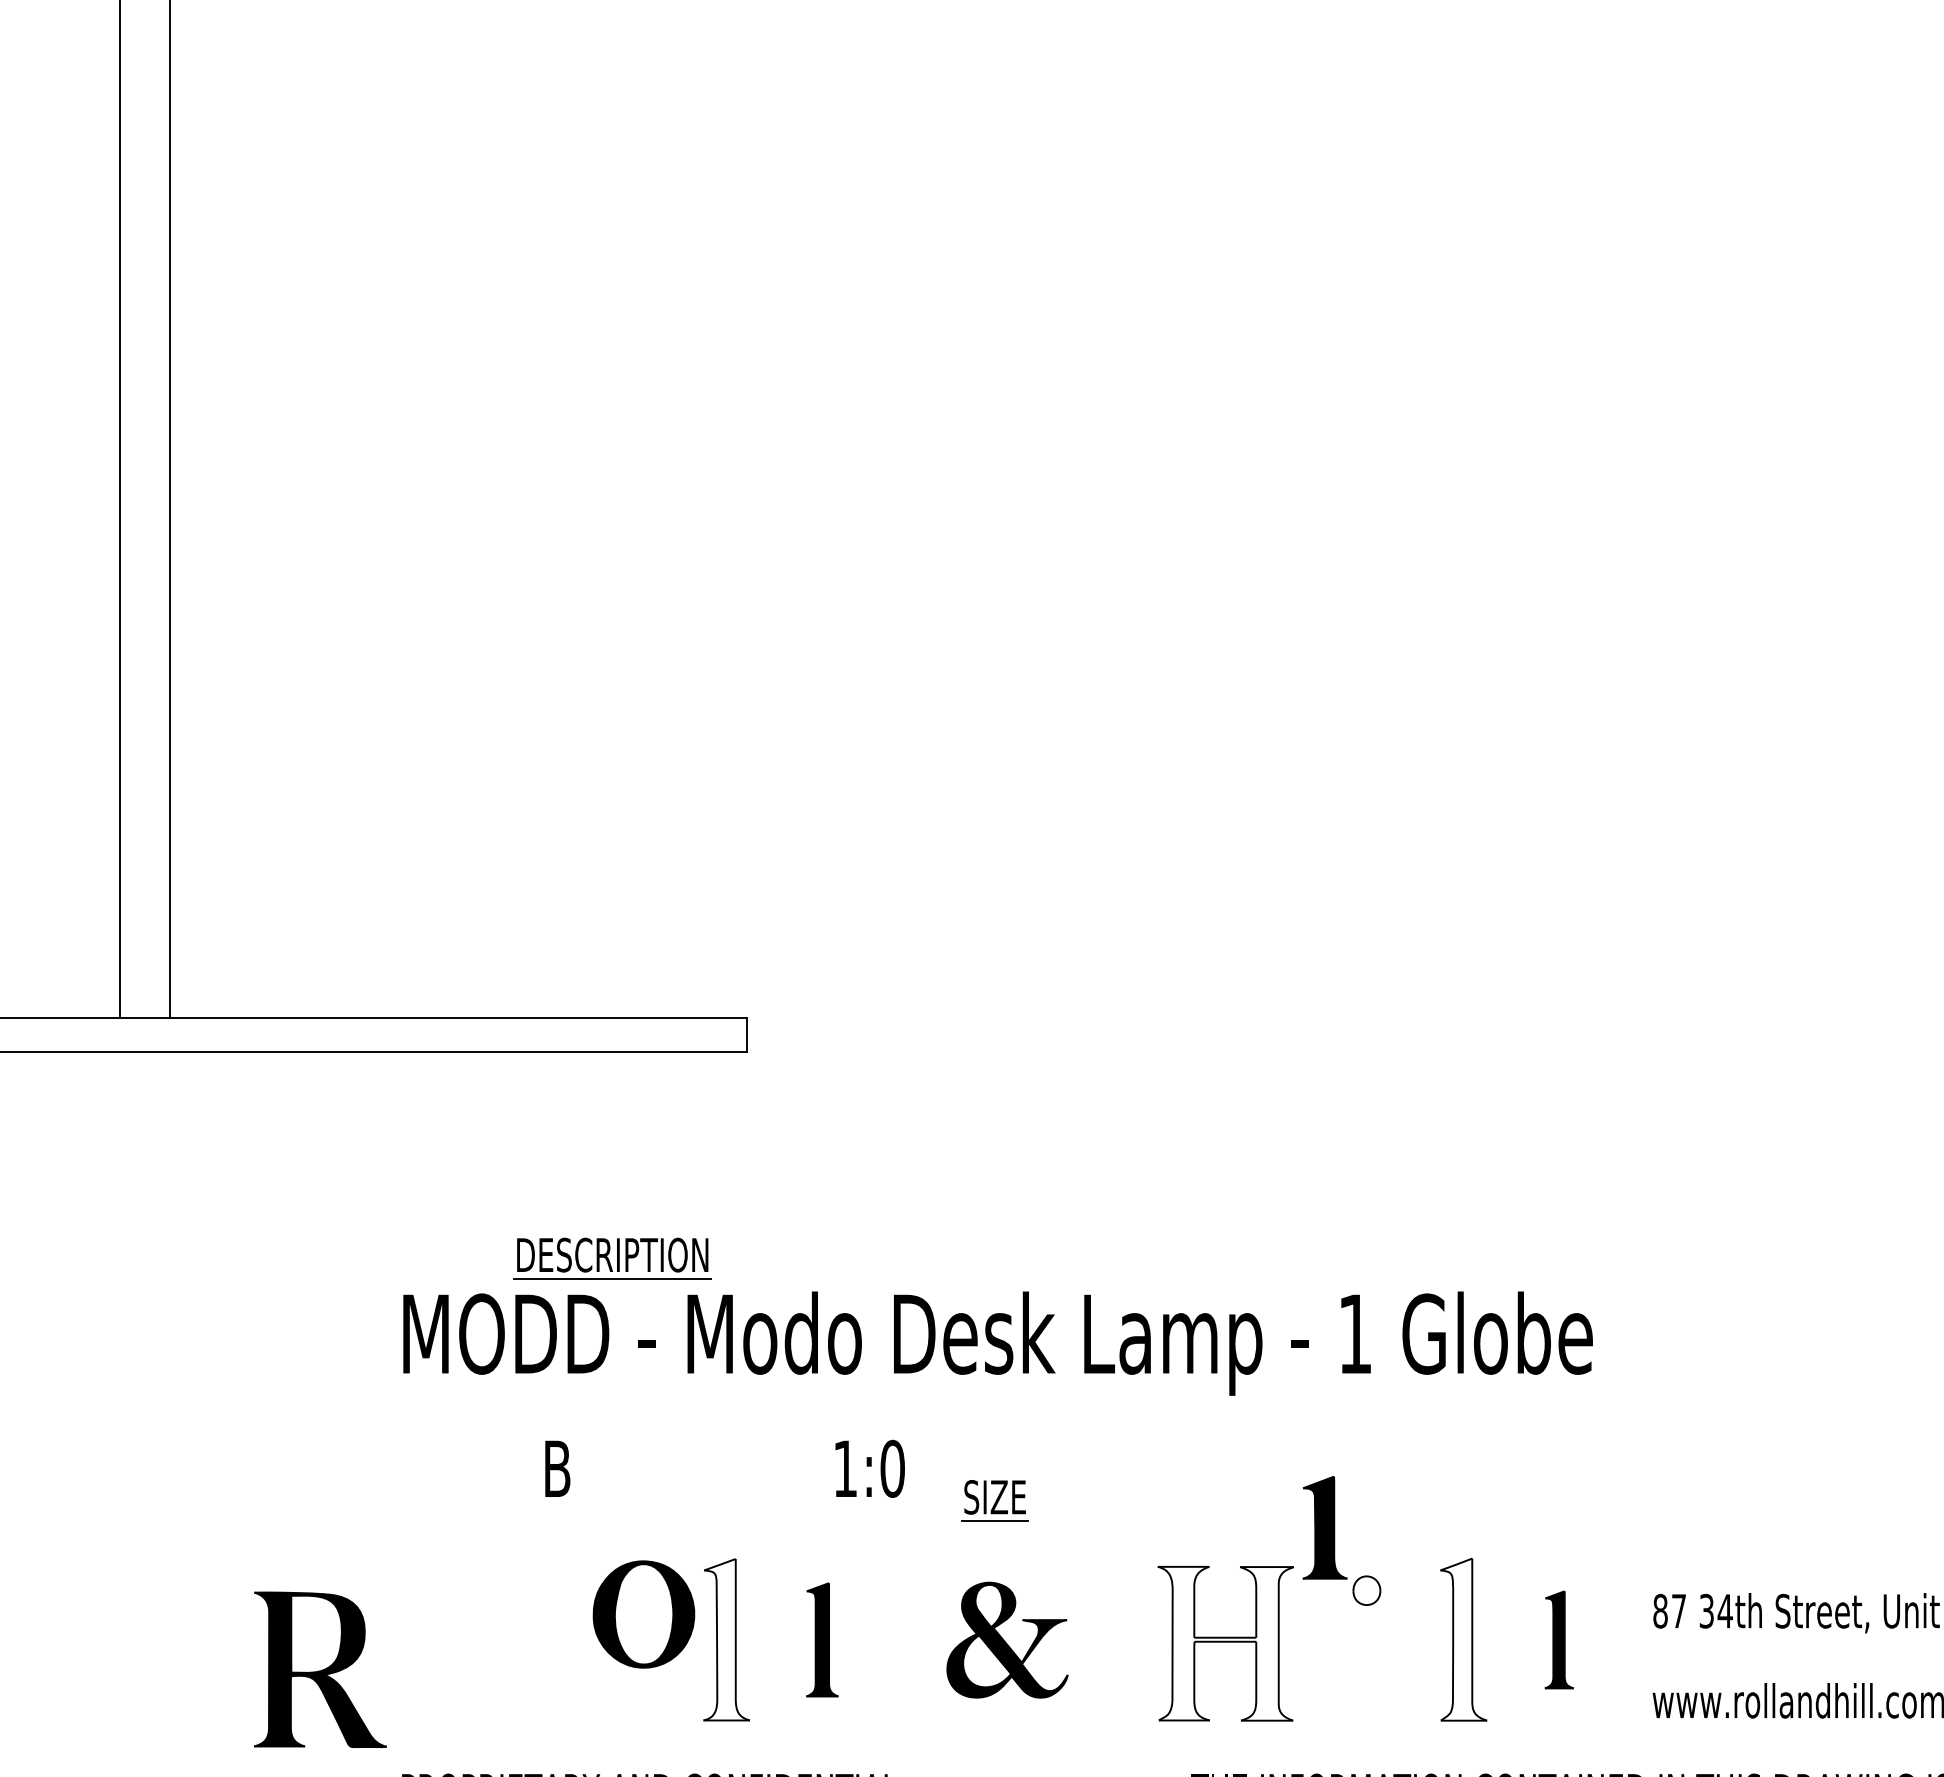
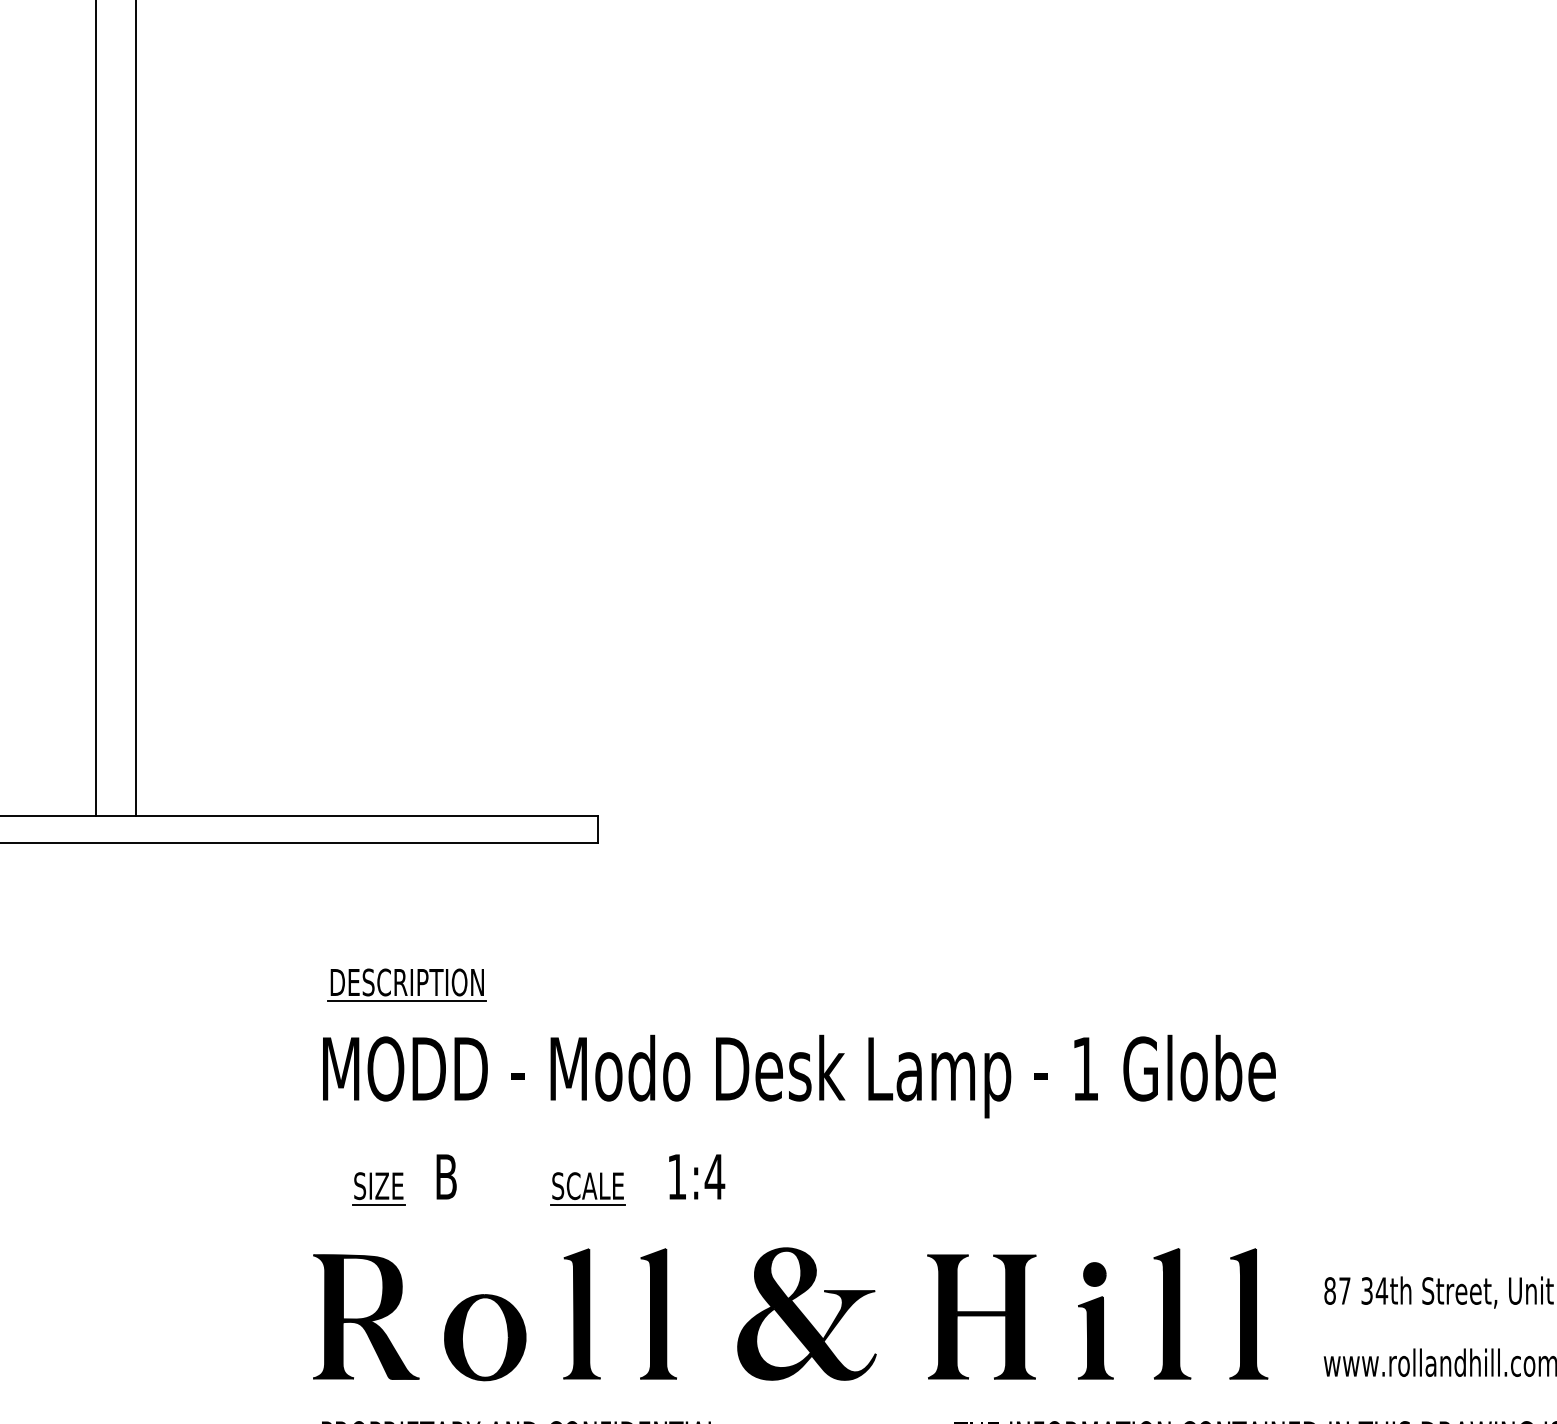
part: (612, 1258) -> (407, 985), moved
text: (892, 1468) -> (714, 1176), 1:0 -> 1:4
part: (734, 1483) -> (588, 1188), added
part: (994, 1500) -> (378, 1188), moved
part: (1324, 1527) -> (1095, 1337), moved
fill: (1366, 1590) -> (1094, 1274), added
part: (643, 1614) -> (484, 1337), moved
fill: (726, 1639) -> (581, 1313), added
part: (822, 1639) -> (658, 1313), size x1.43
fill: (1463, 1639) -> (1172, 1313), added
part: (1559, 1639) -> (1249, 1313), size x1.67
part: (1007, 1640) -> (806, 1314), size x1.43
fill: (1225, 1643) -> (981, 1316), added
part: (320, 1669) -> (366, 1316), moved

